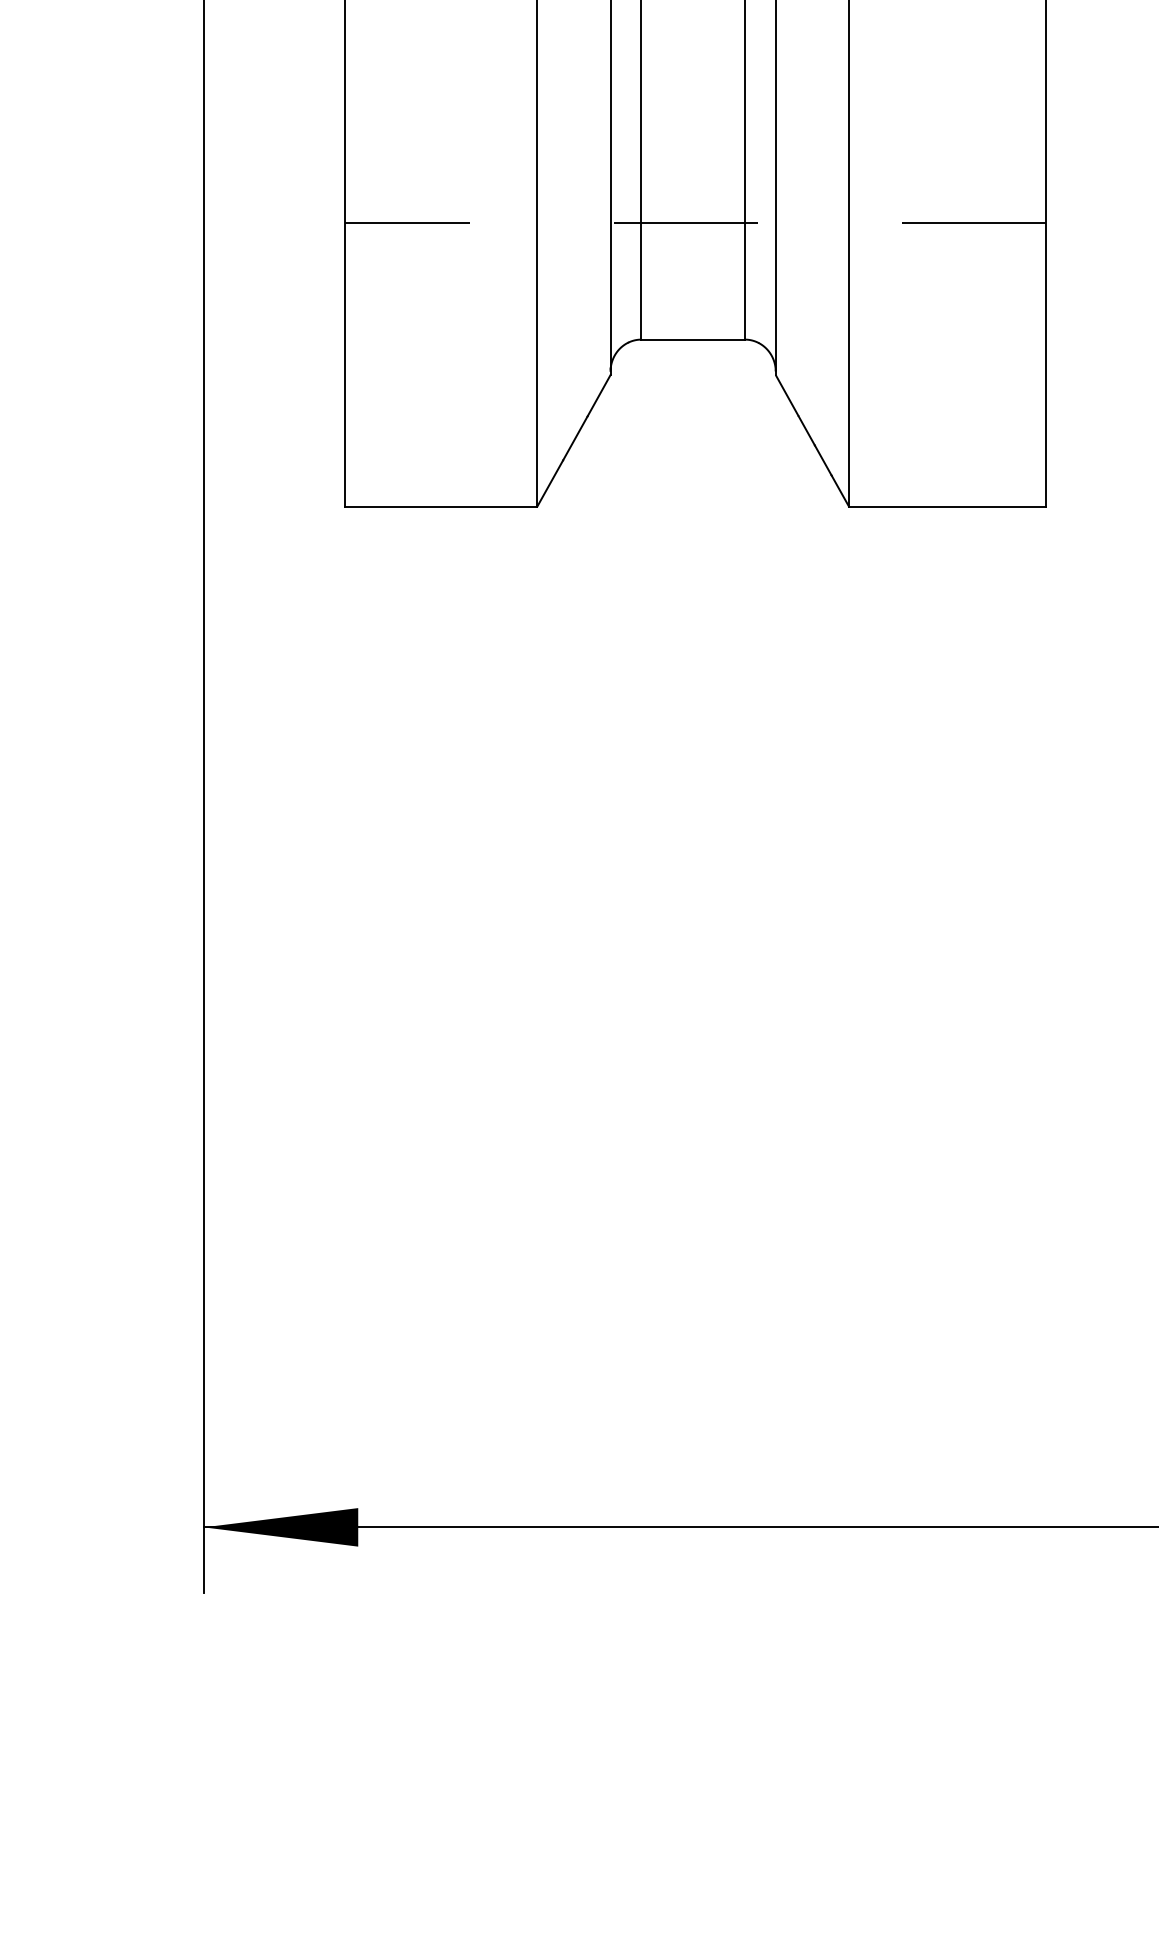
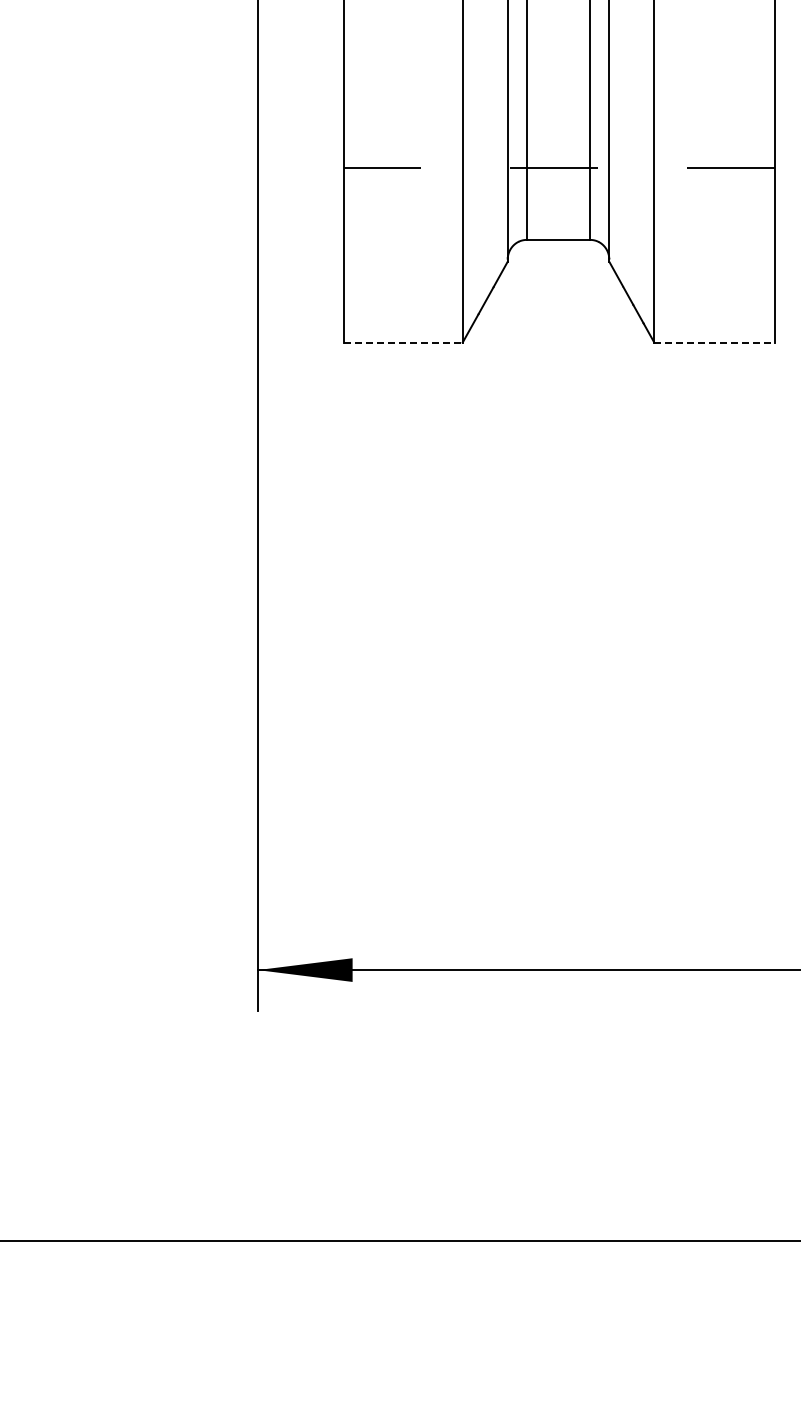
line: (442, 506) -> (404, 342), solid -> dashed
line: (948, 506) -> (715, 342), solid -> dashed

